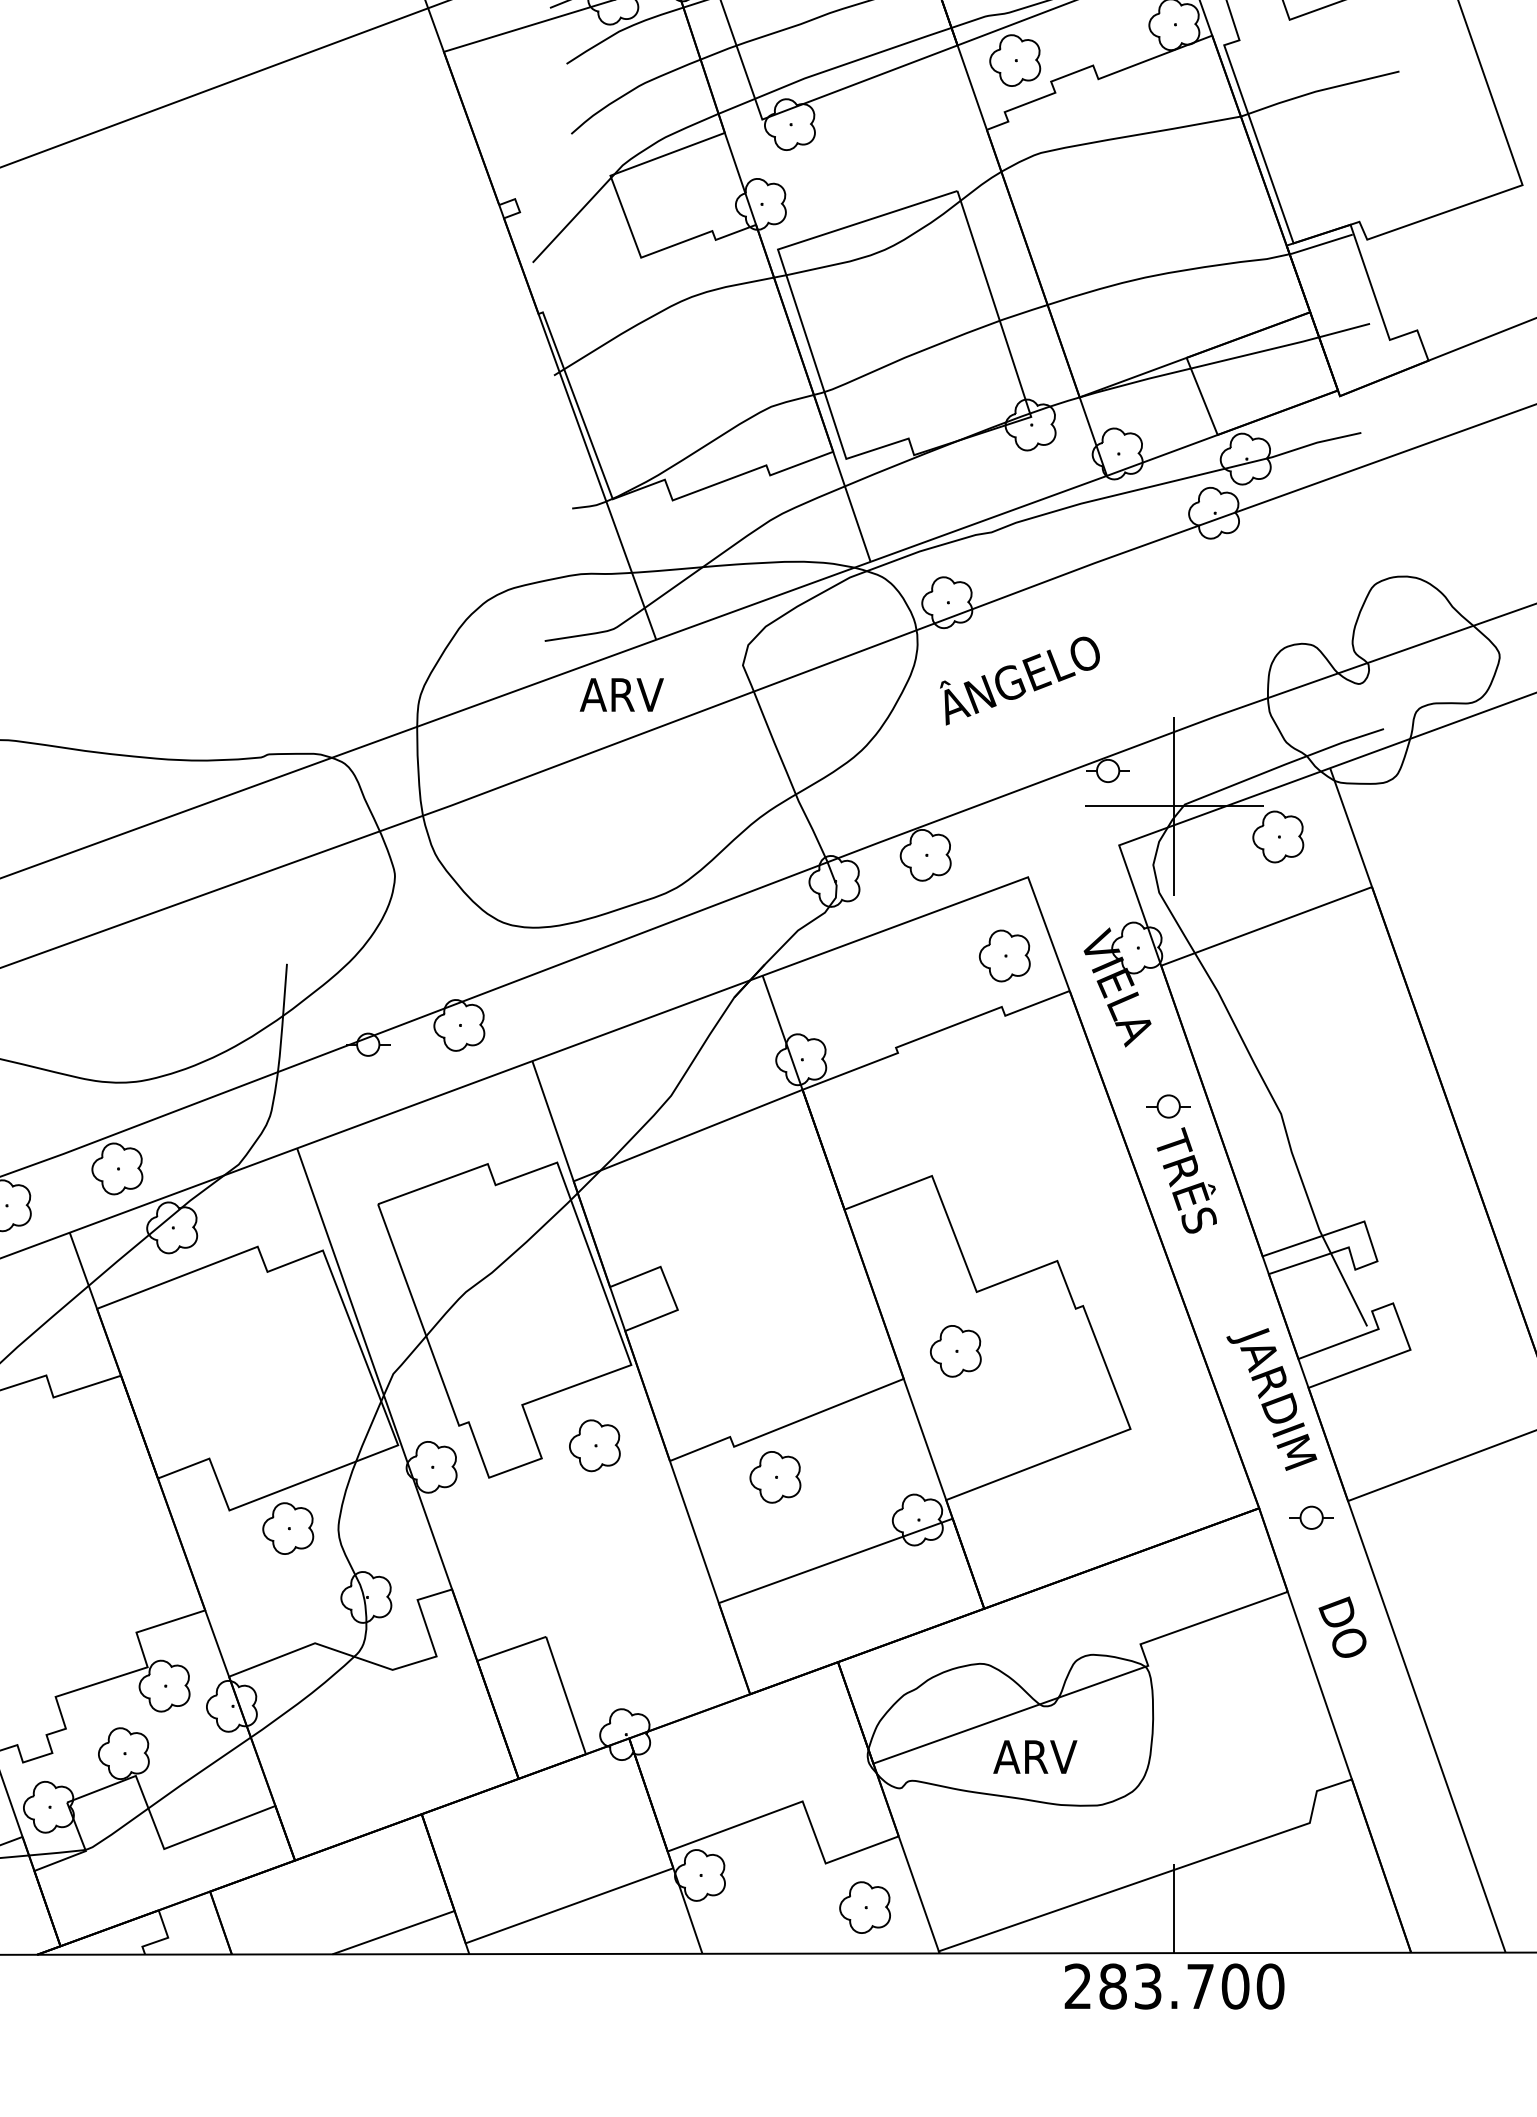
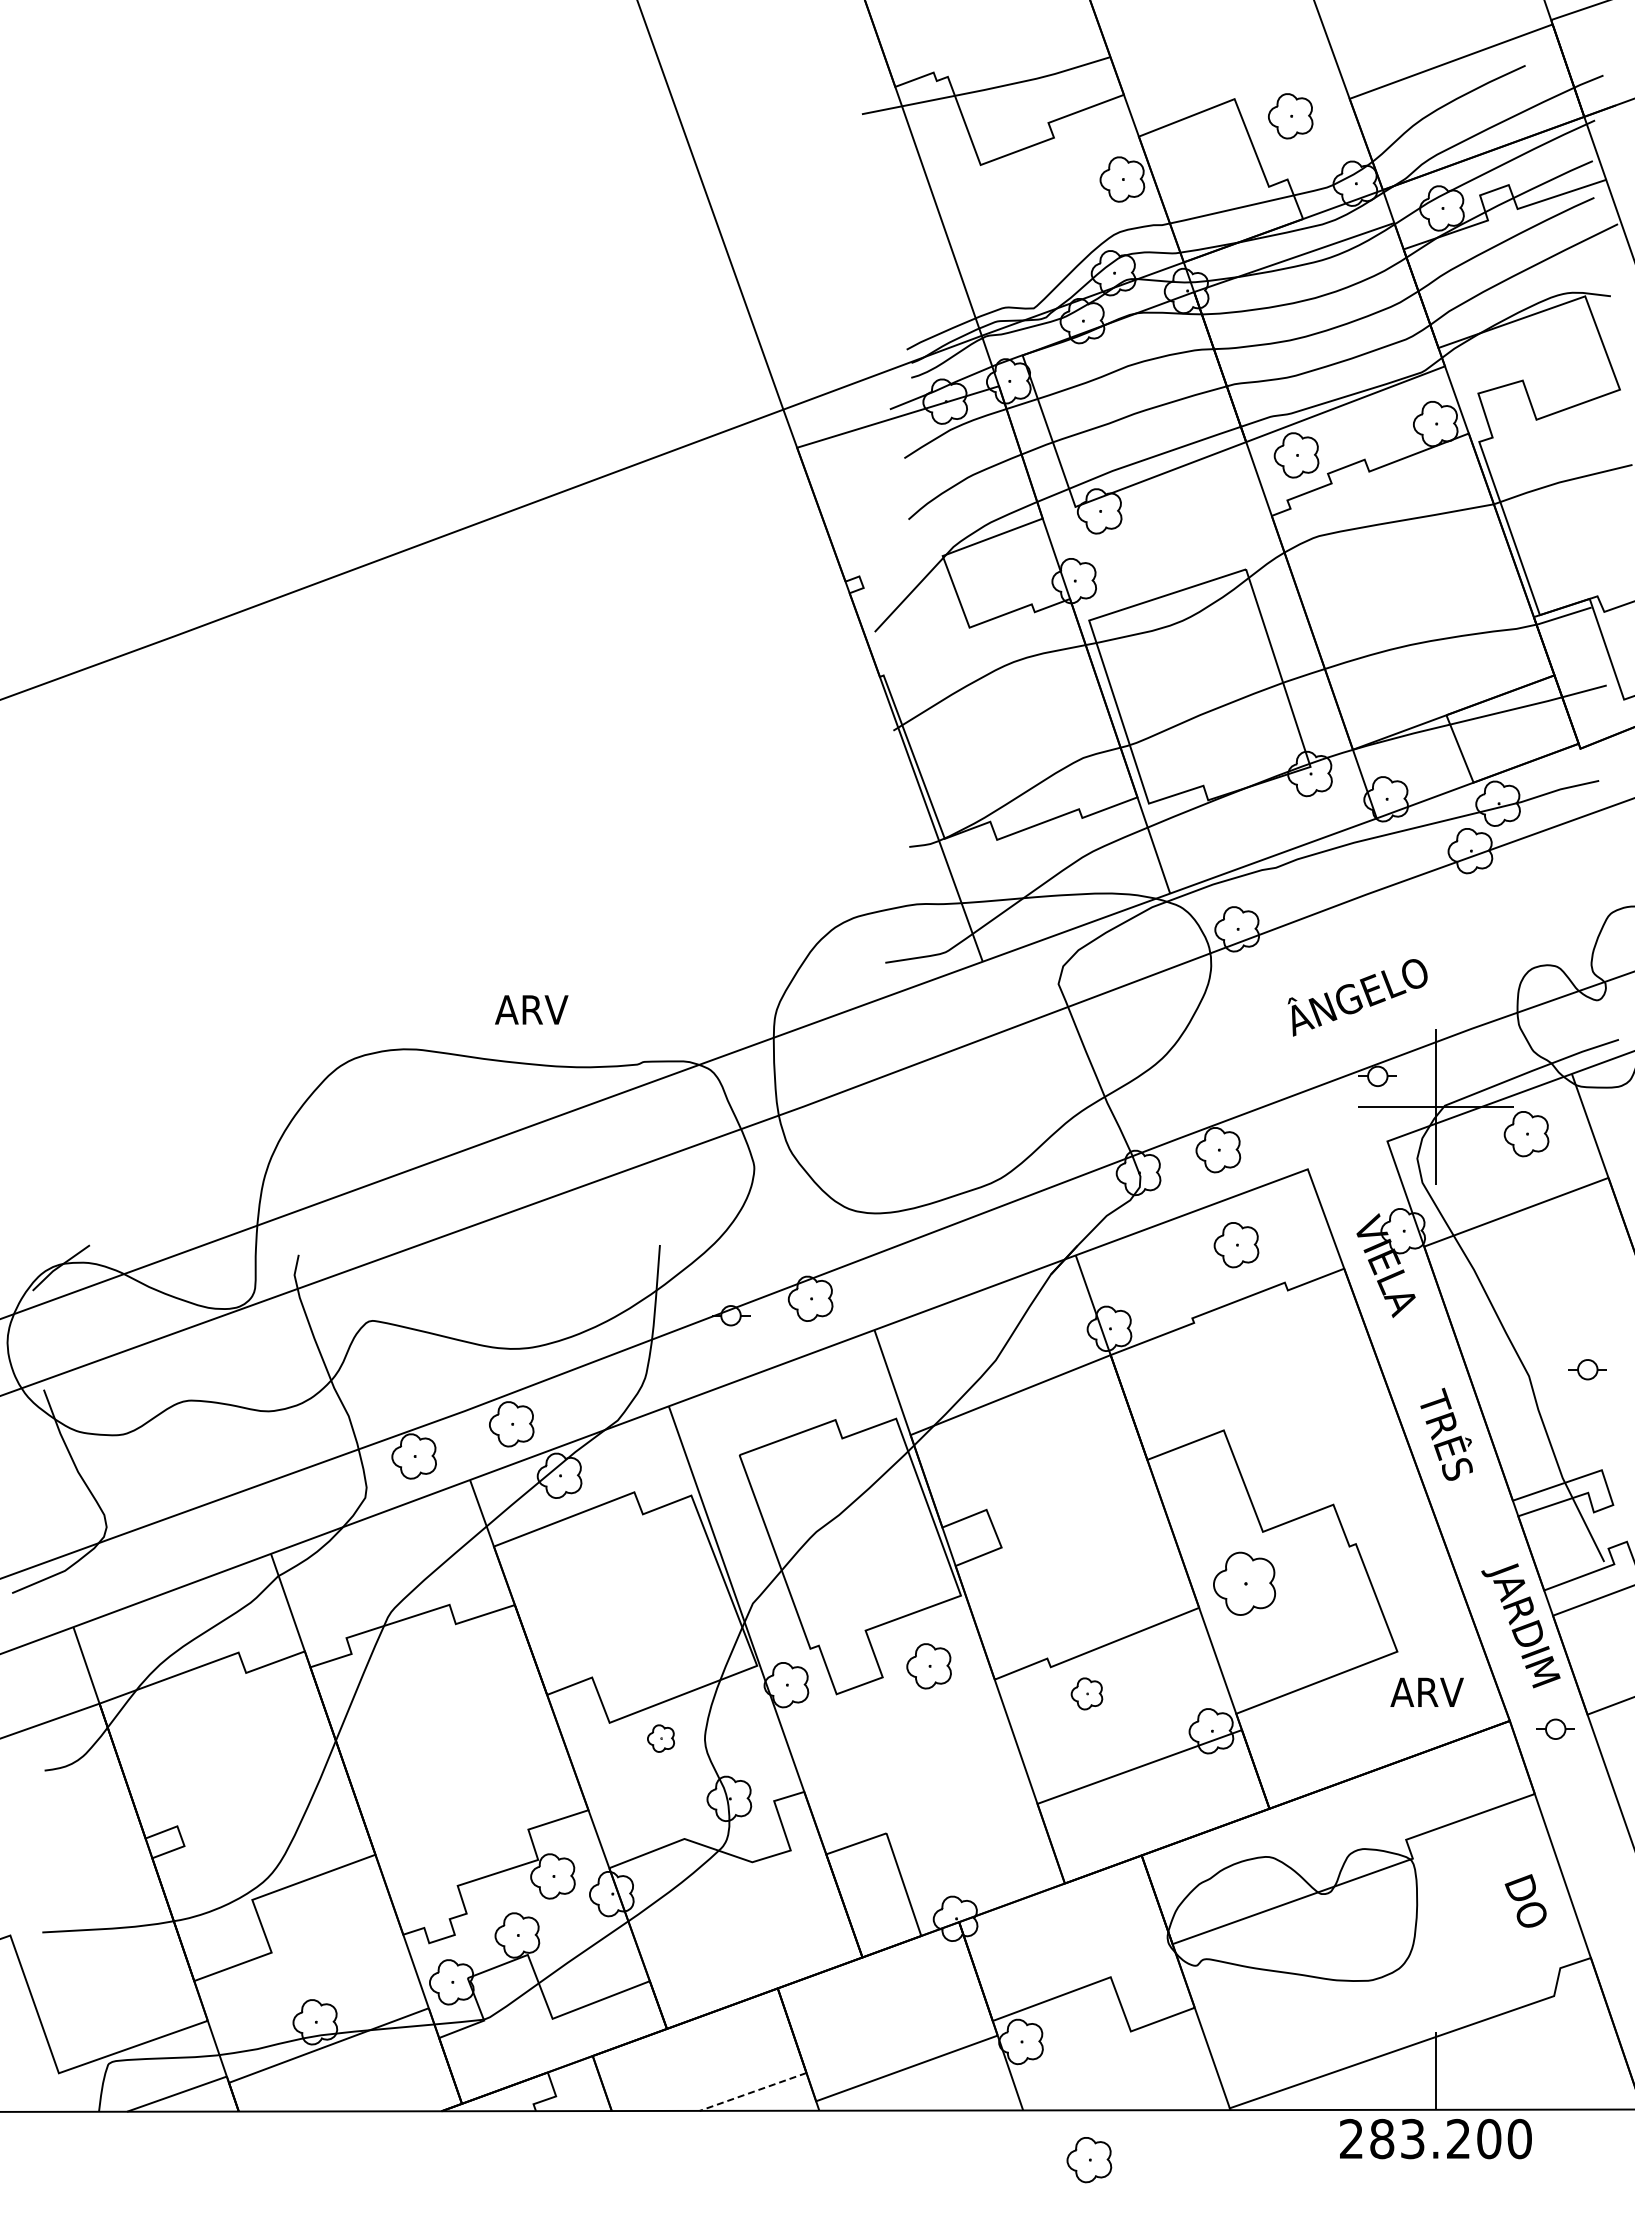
text: (1019, 680) -> (1357, 997), moved
text: (621, 694) -> (531, 1009), moved
part: (1004, 956) -> (1236, 1245), moved
part: (1168, 1106) -> (1587, 1369), moved
part: (955, 1351) -> (1244, 1583), size x1.4
part: (774, 1476) -> (1086, 1693), size x0.7
part: (287, 1528) -> (660, 1738), size x0.6
text: (1342, 1626) -> (1525, 1900), moved
text: (1034, 1755) -> (1426, 1691), moved
part: (865, 1908) -> (1089, 2160), moved
line: (393, 1932) -> (753, 2091), solid -> dashed
text: (1200, 1985) -> (1458, 2138), 283.700 -> 283.200

